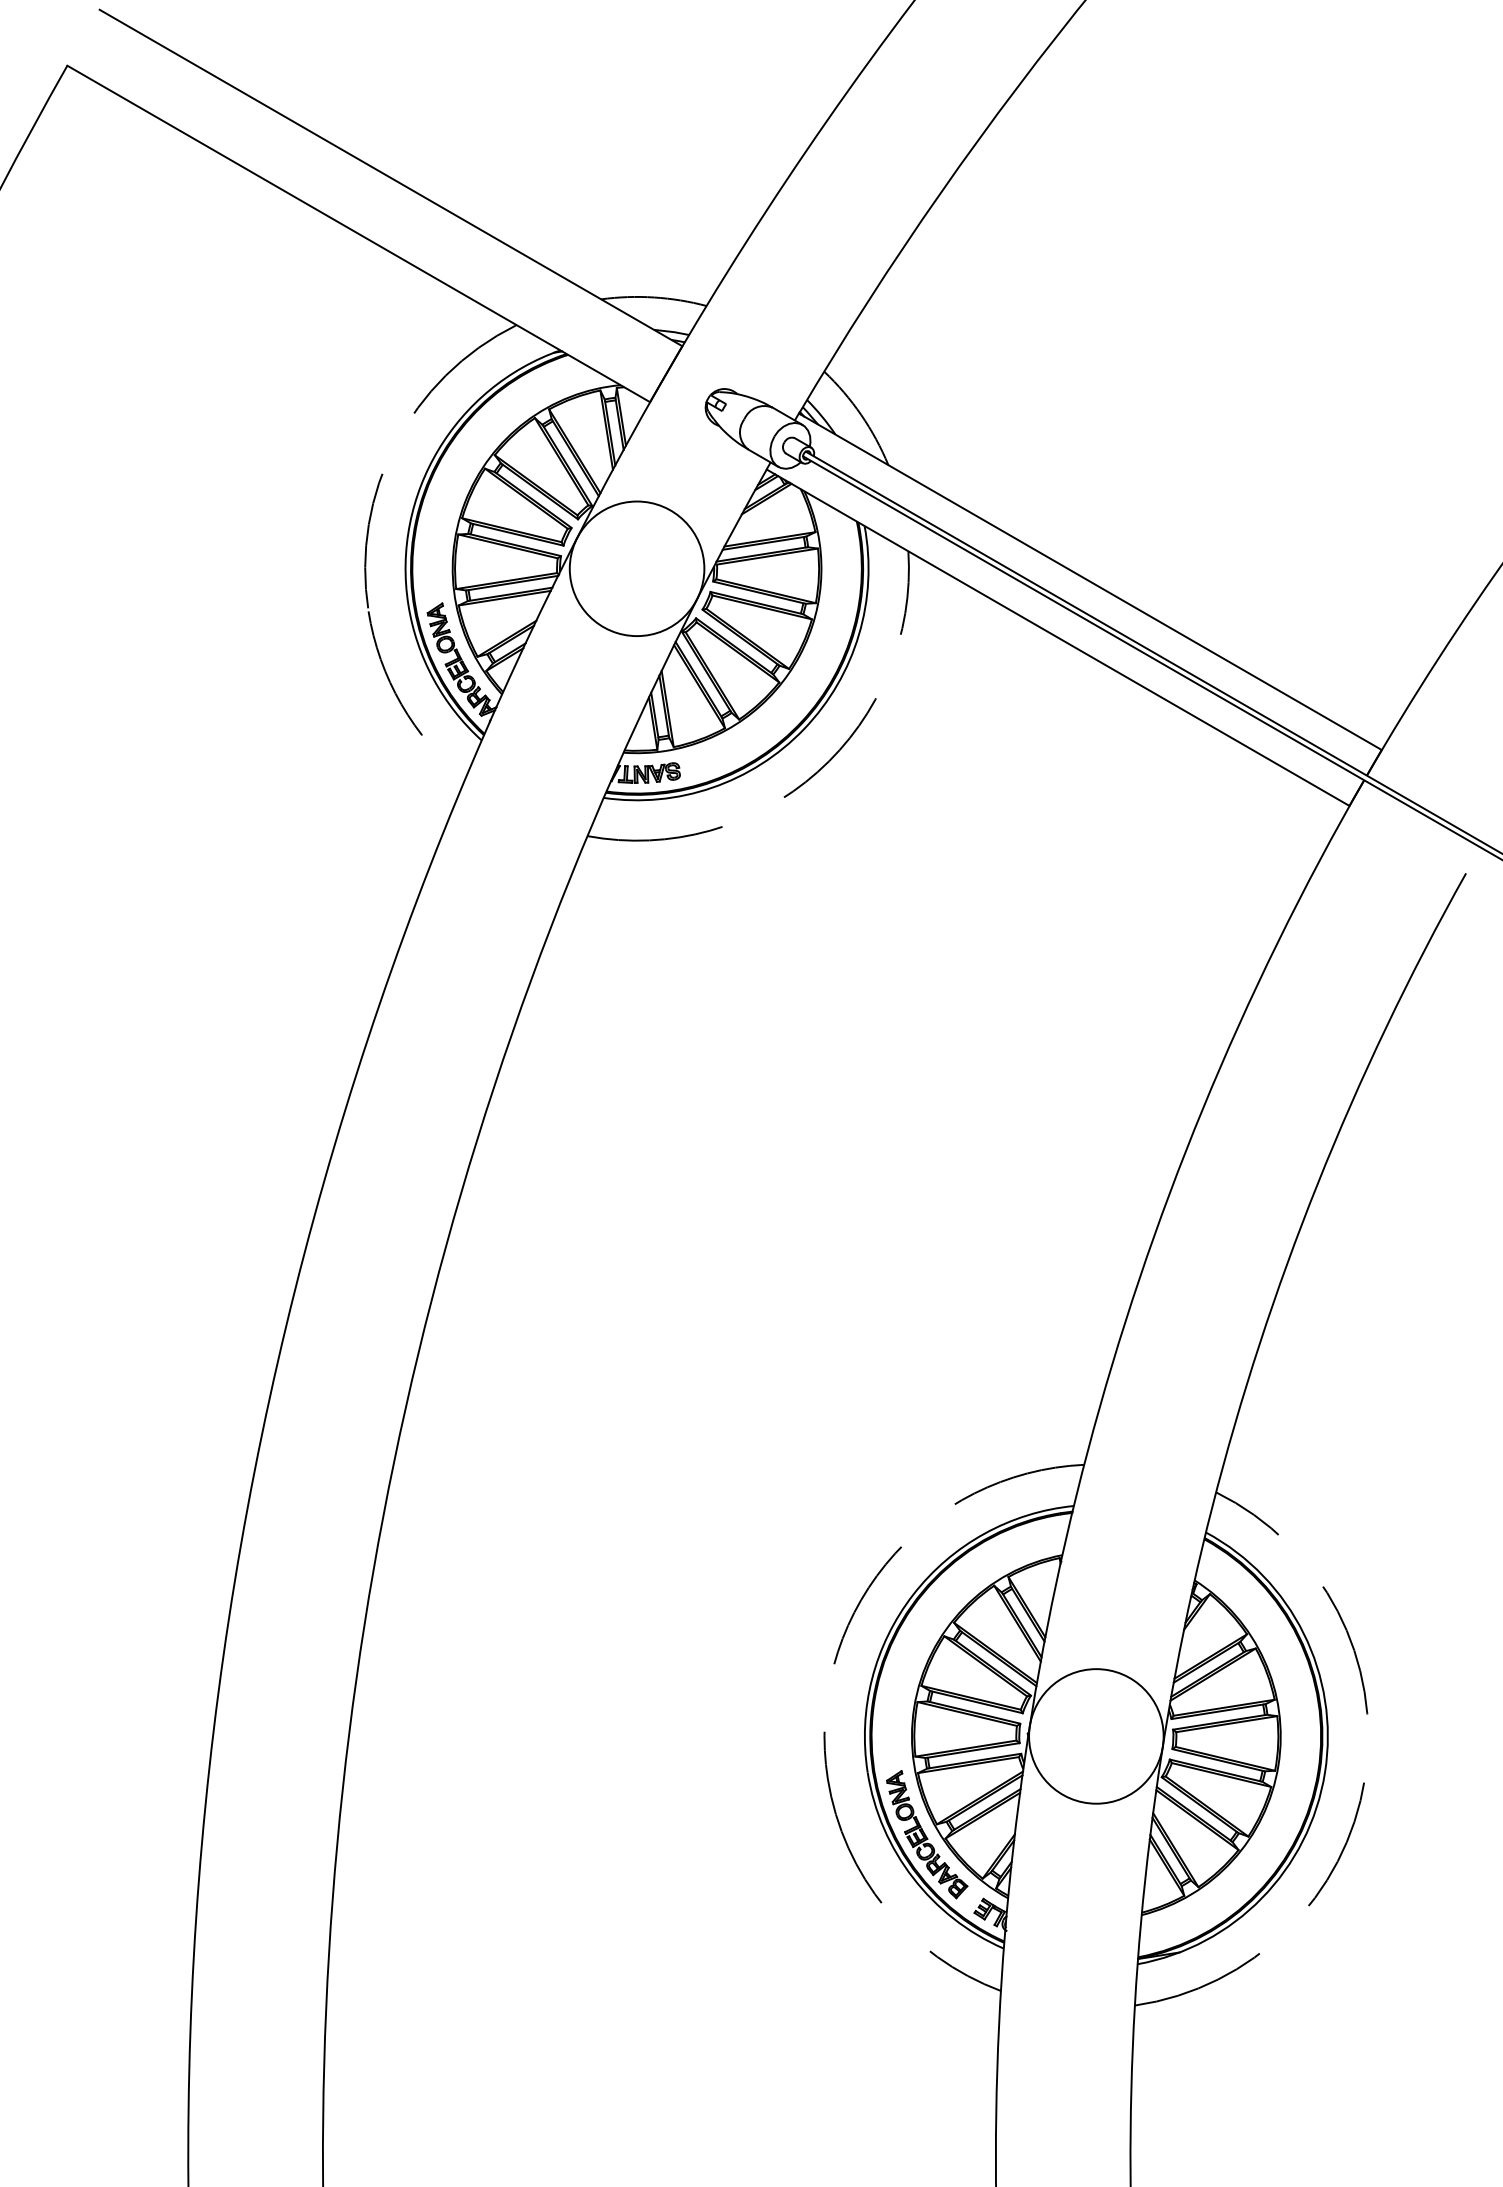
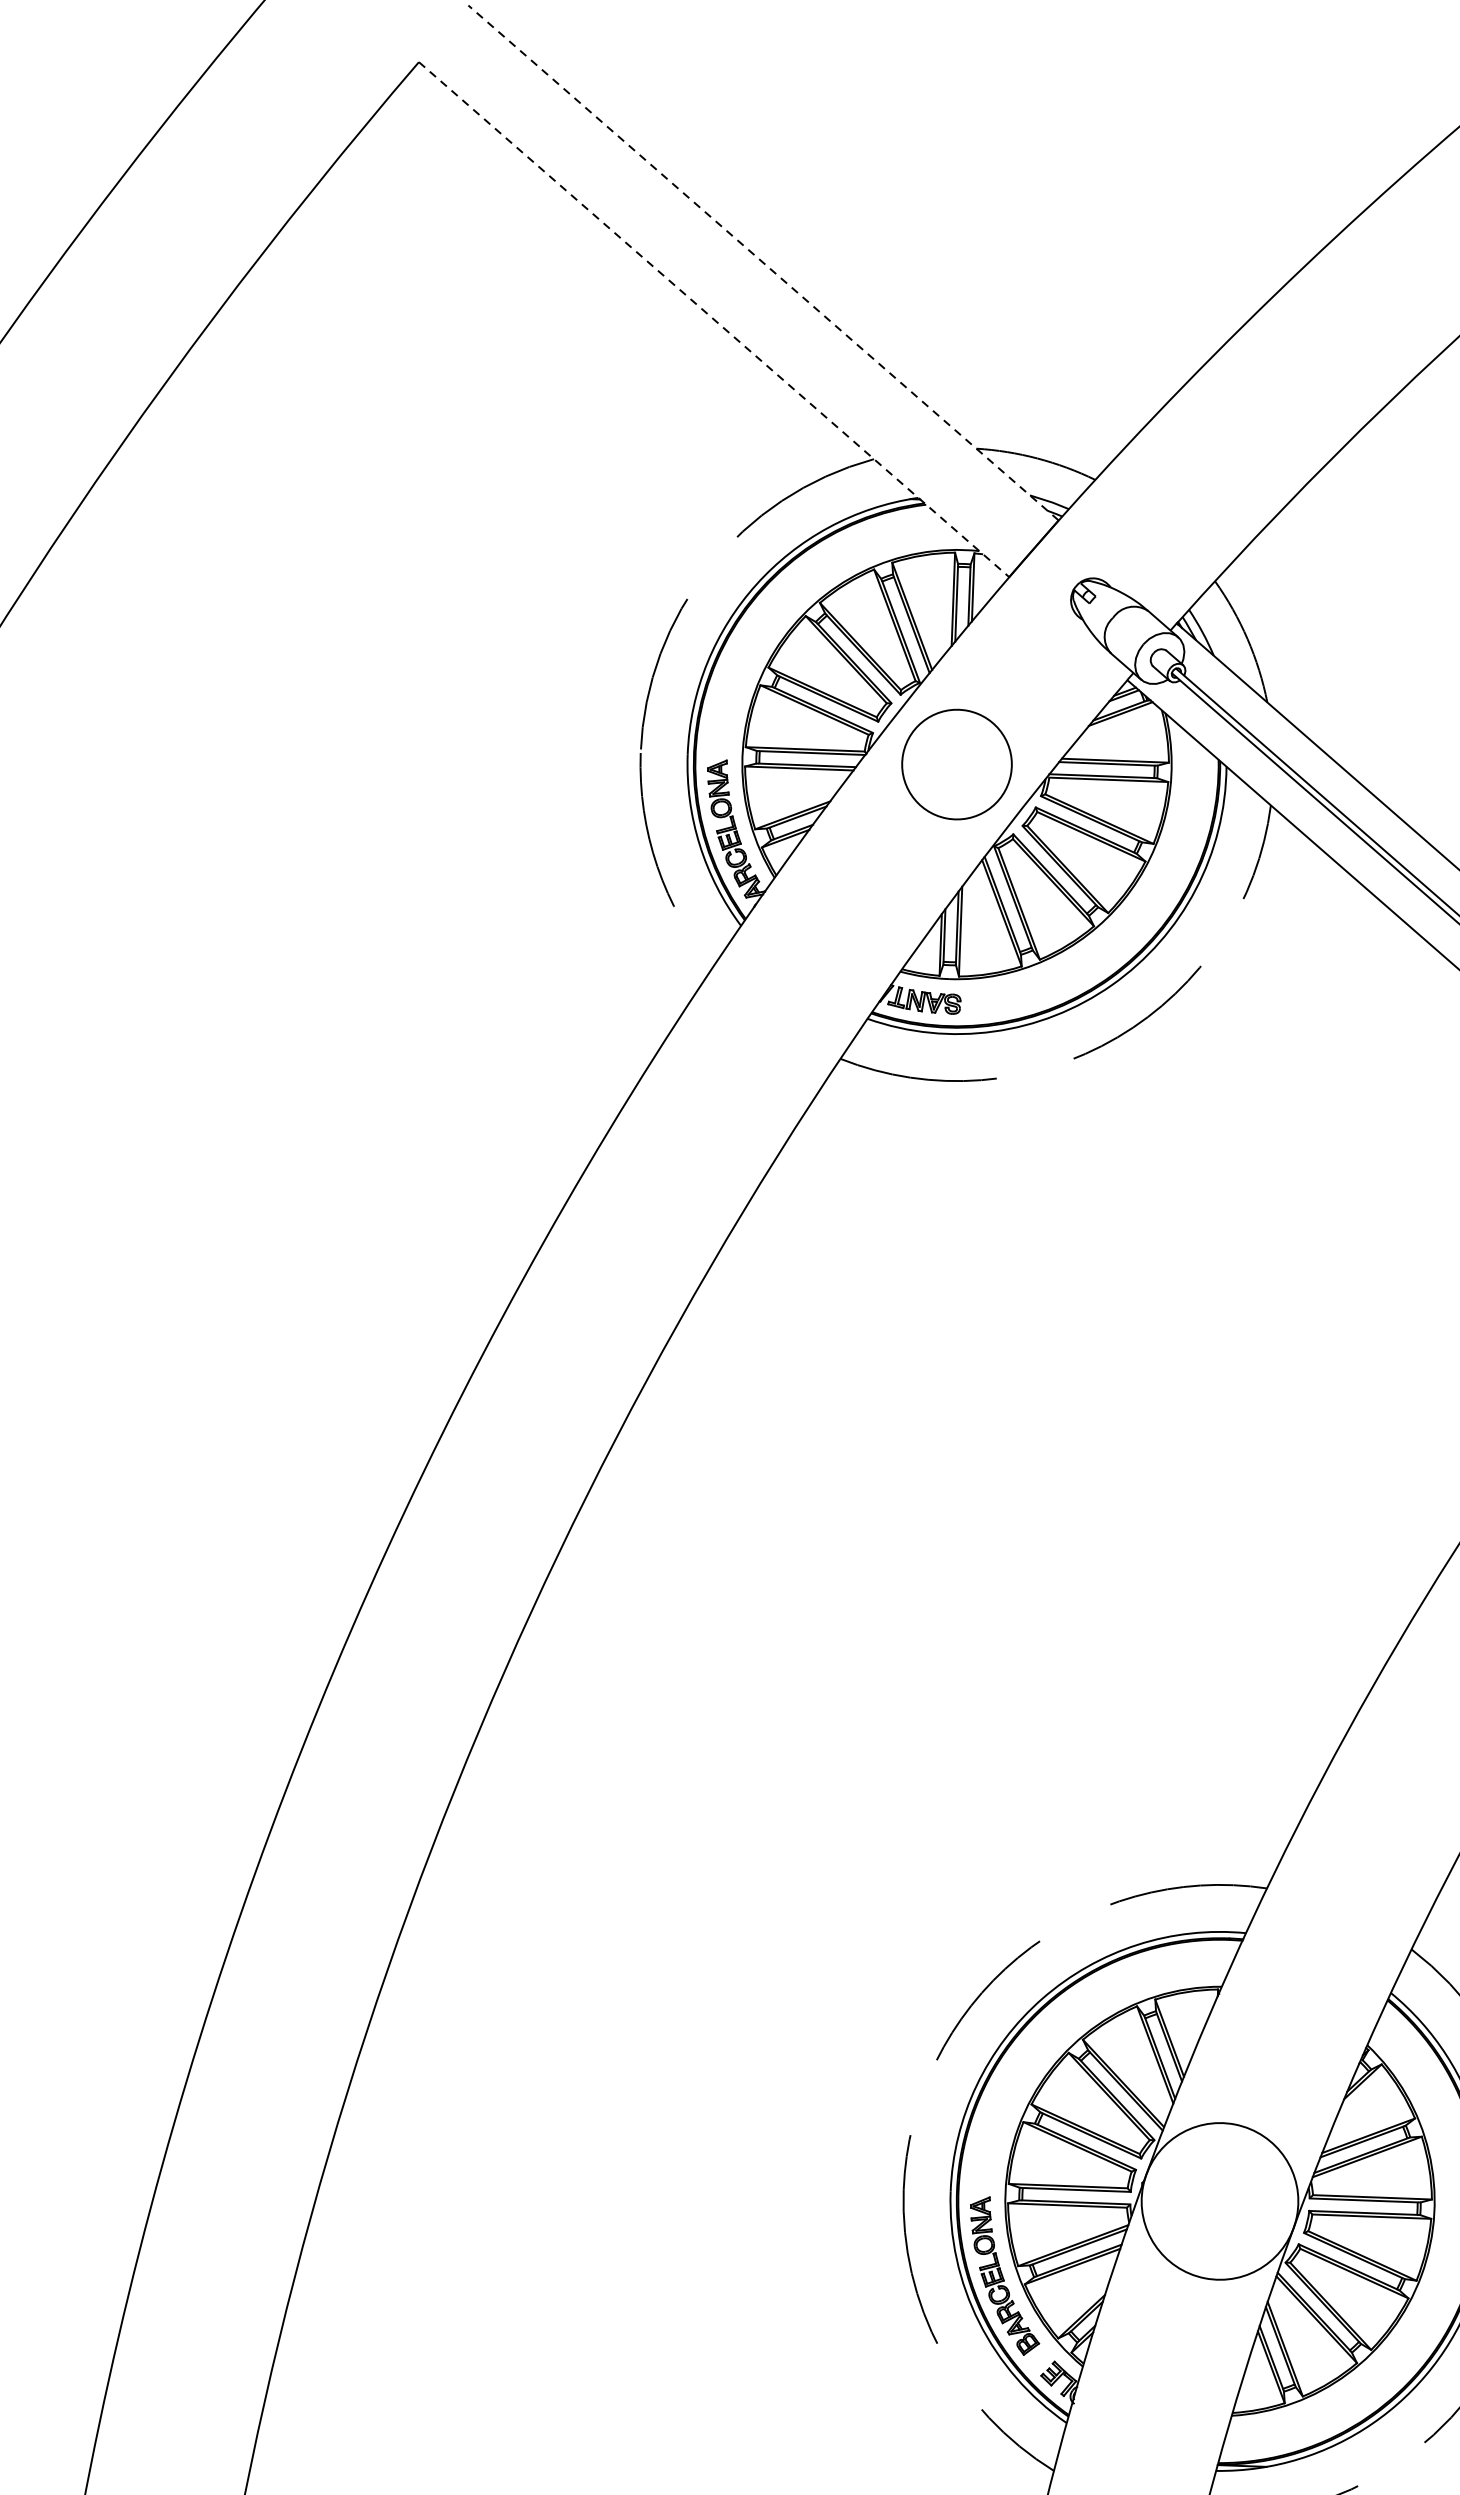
line: (390, 177) -> (763, 262), solid -> dashed
line: (359, 234) -> (714, 320), solid -> dashed
circle: (636, 568) -> (956, 764), size x0.7

